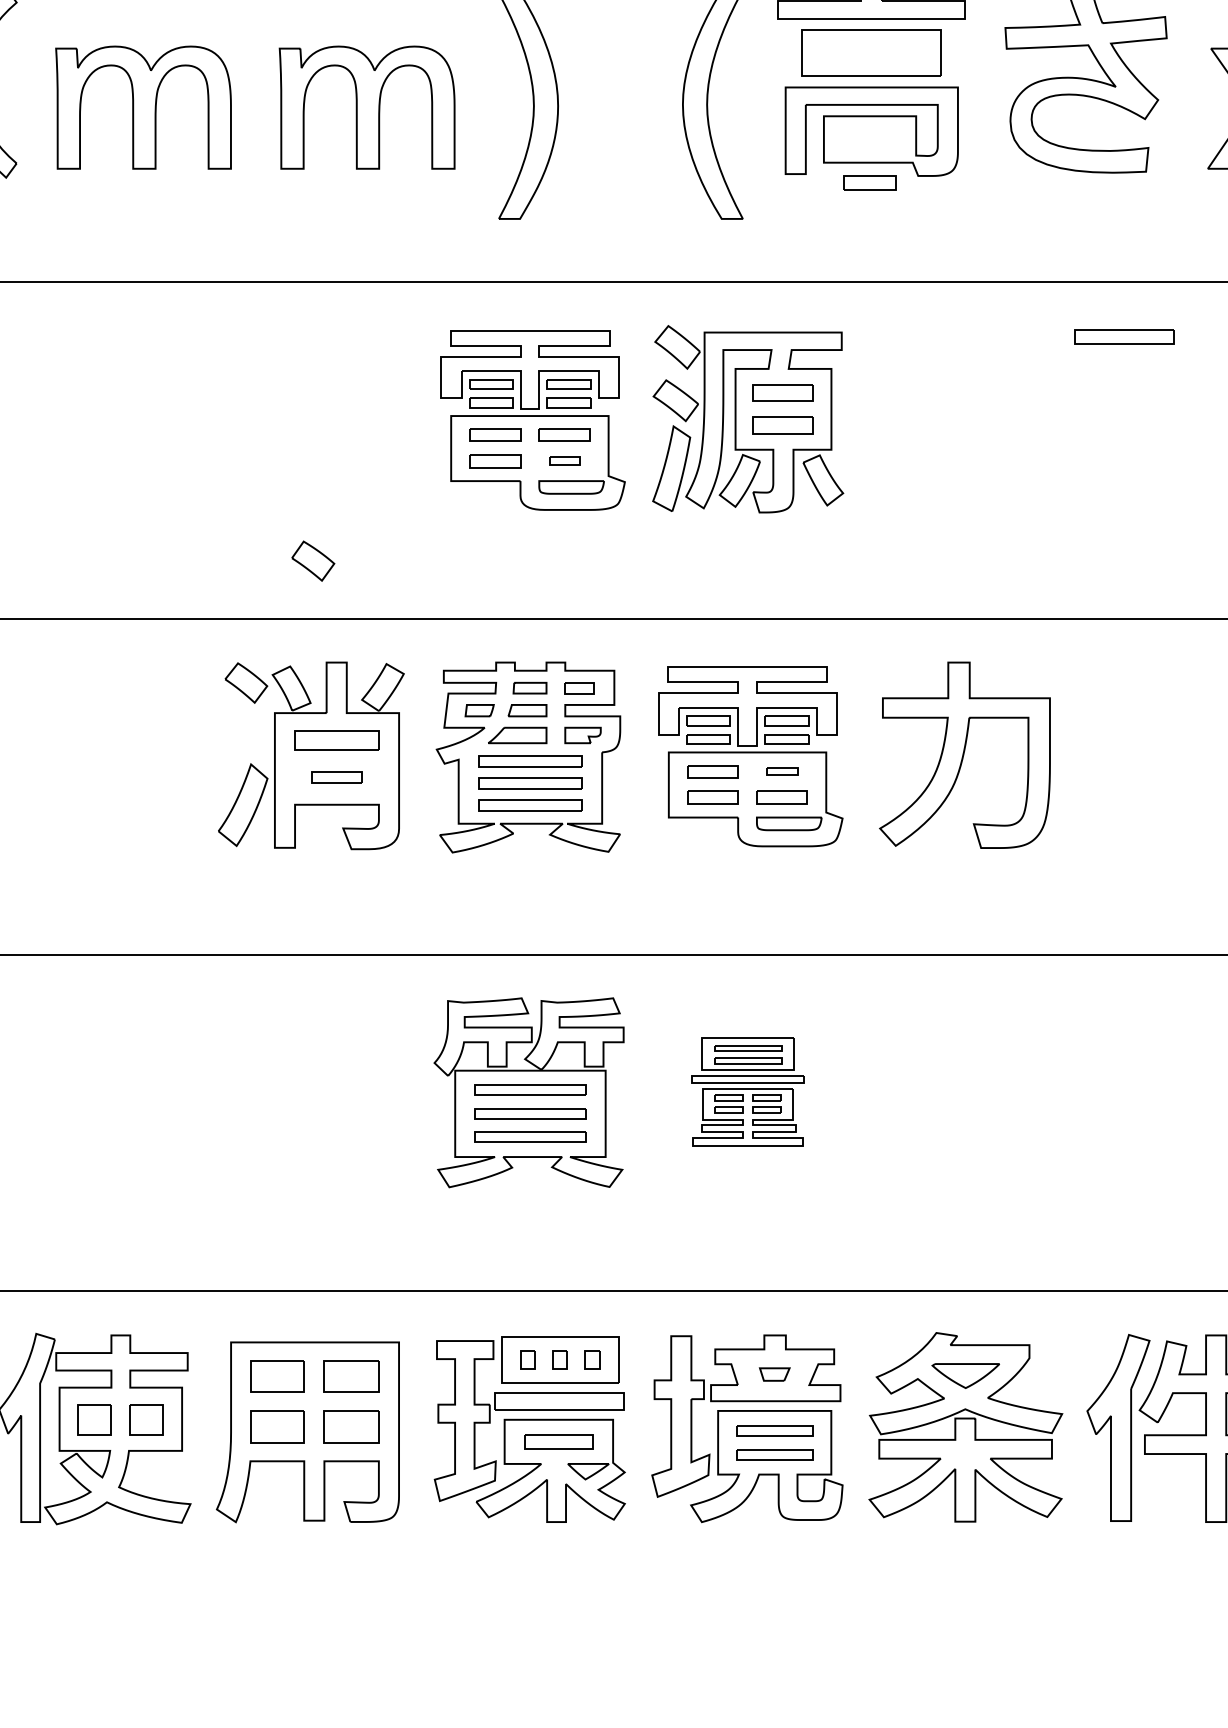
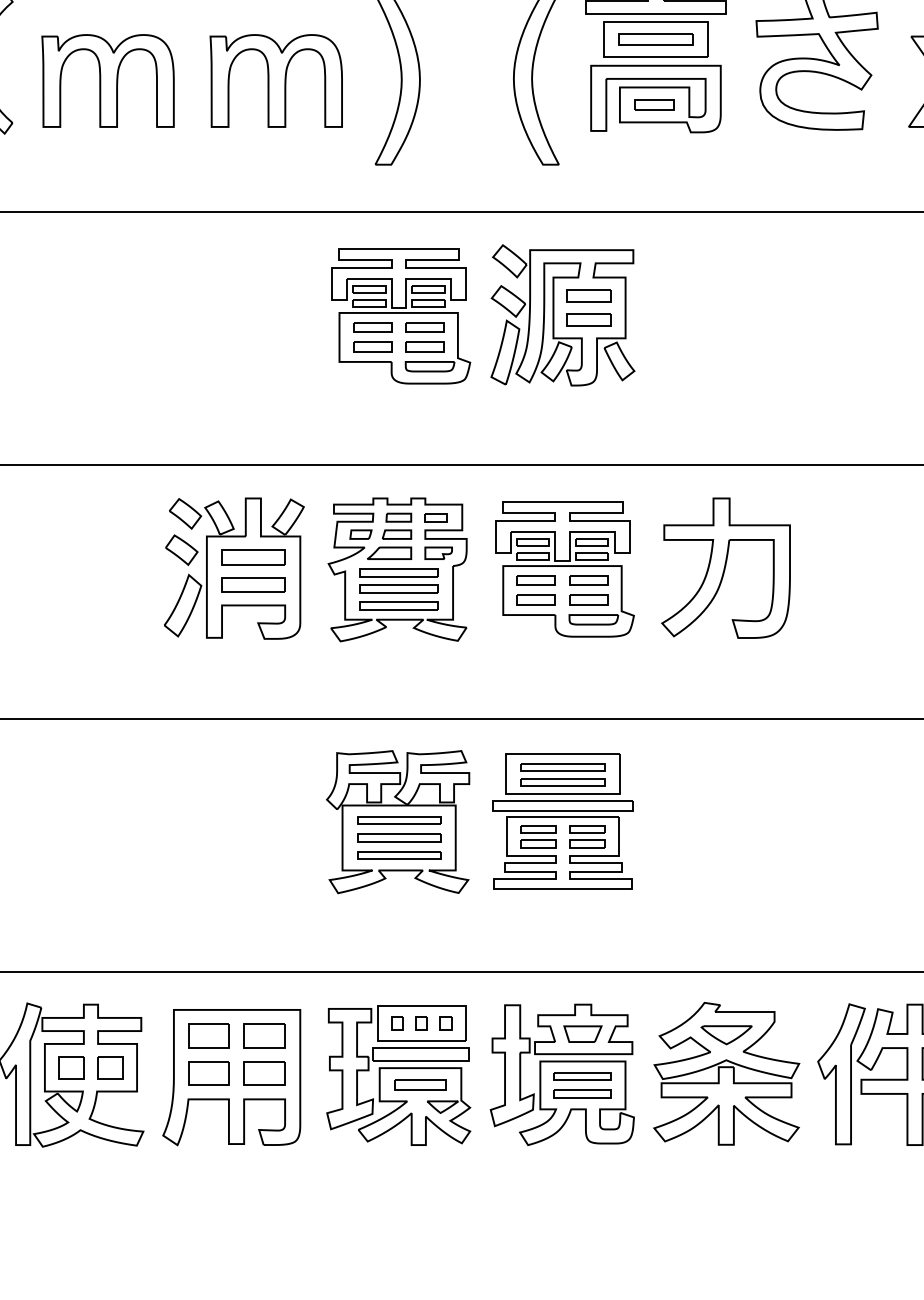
part: (869, 182) -> (654, 104), moved
part: (1123, 336) -> (655, 39), moved
part: (564, 460) -> (424, 346), size x1.67
part: (312, 560) -> (181, 549), moved
part: (782, 771) -> (588, 580), size x1.67
part: (336, 776) -> (253, 584), size x1.67
part: (747, 1091) -> (562, 821), size x1.67
part: (774, 1373) -> (582, 1033), size x1.67

